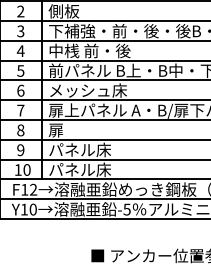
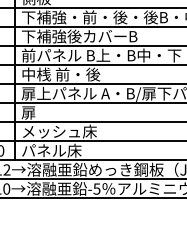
text: (109, 50) -> (80, 36), 中桟 前・後 -> 下補強後カバーB
text: (89, 90) -> (60, 74), メッシュ床 -> 中桟 前・後
text: (87, 149) -> (58, 131), パネル床 -> メッシュ床

